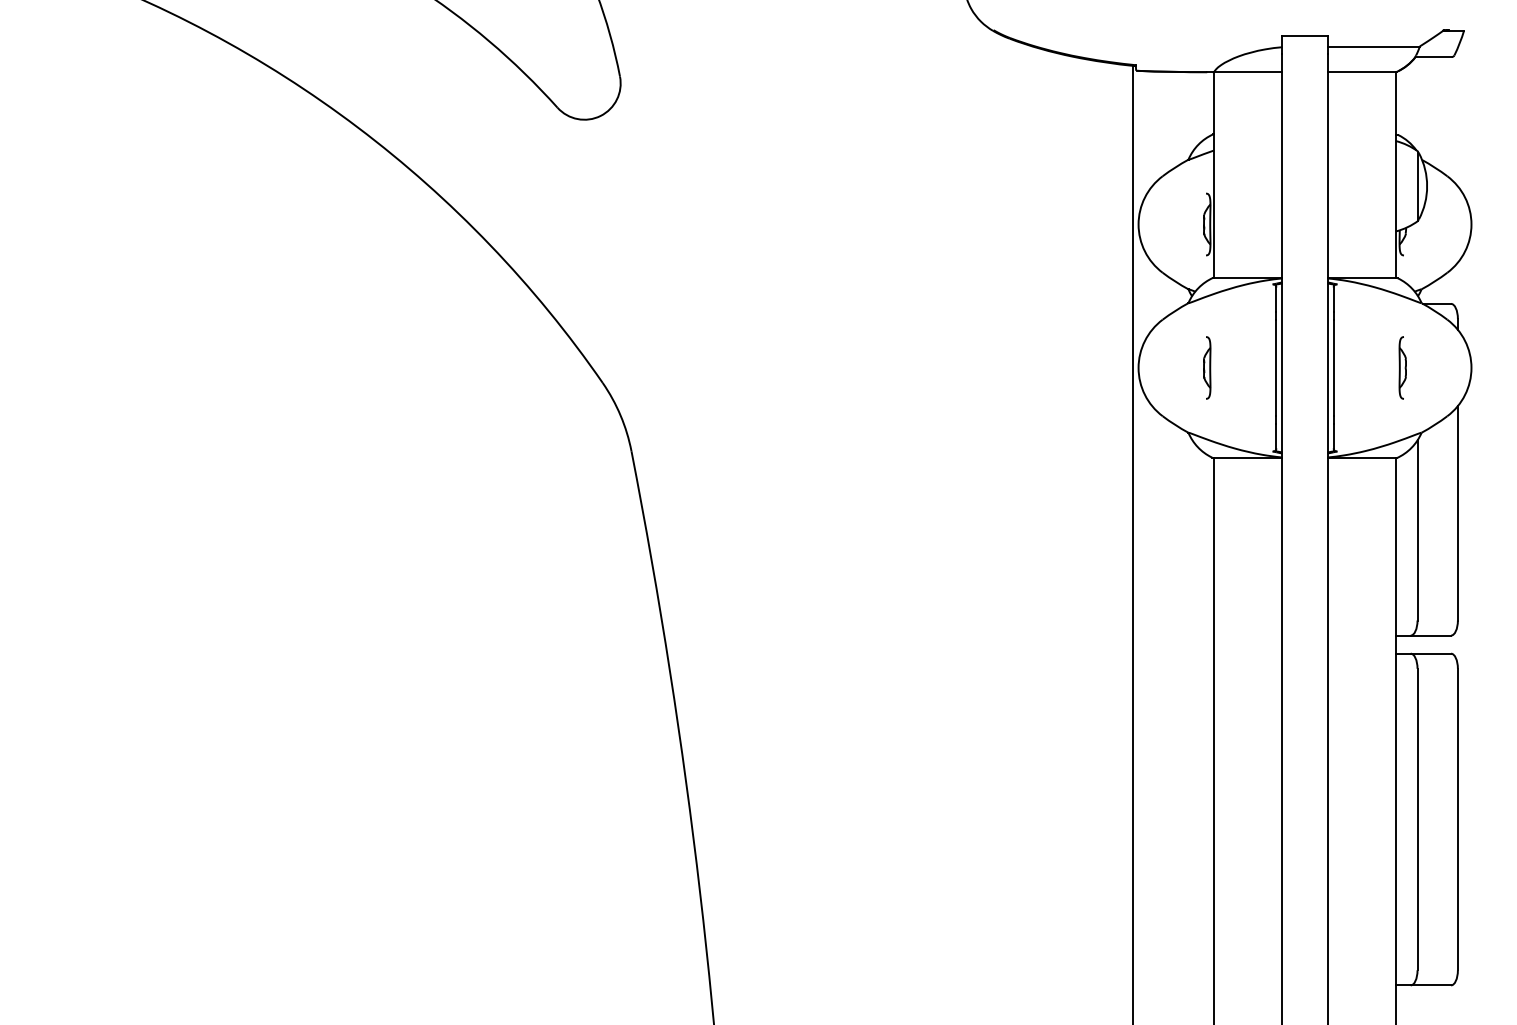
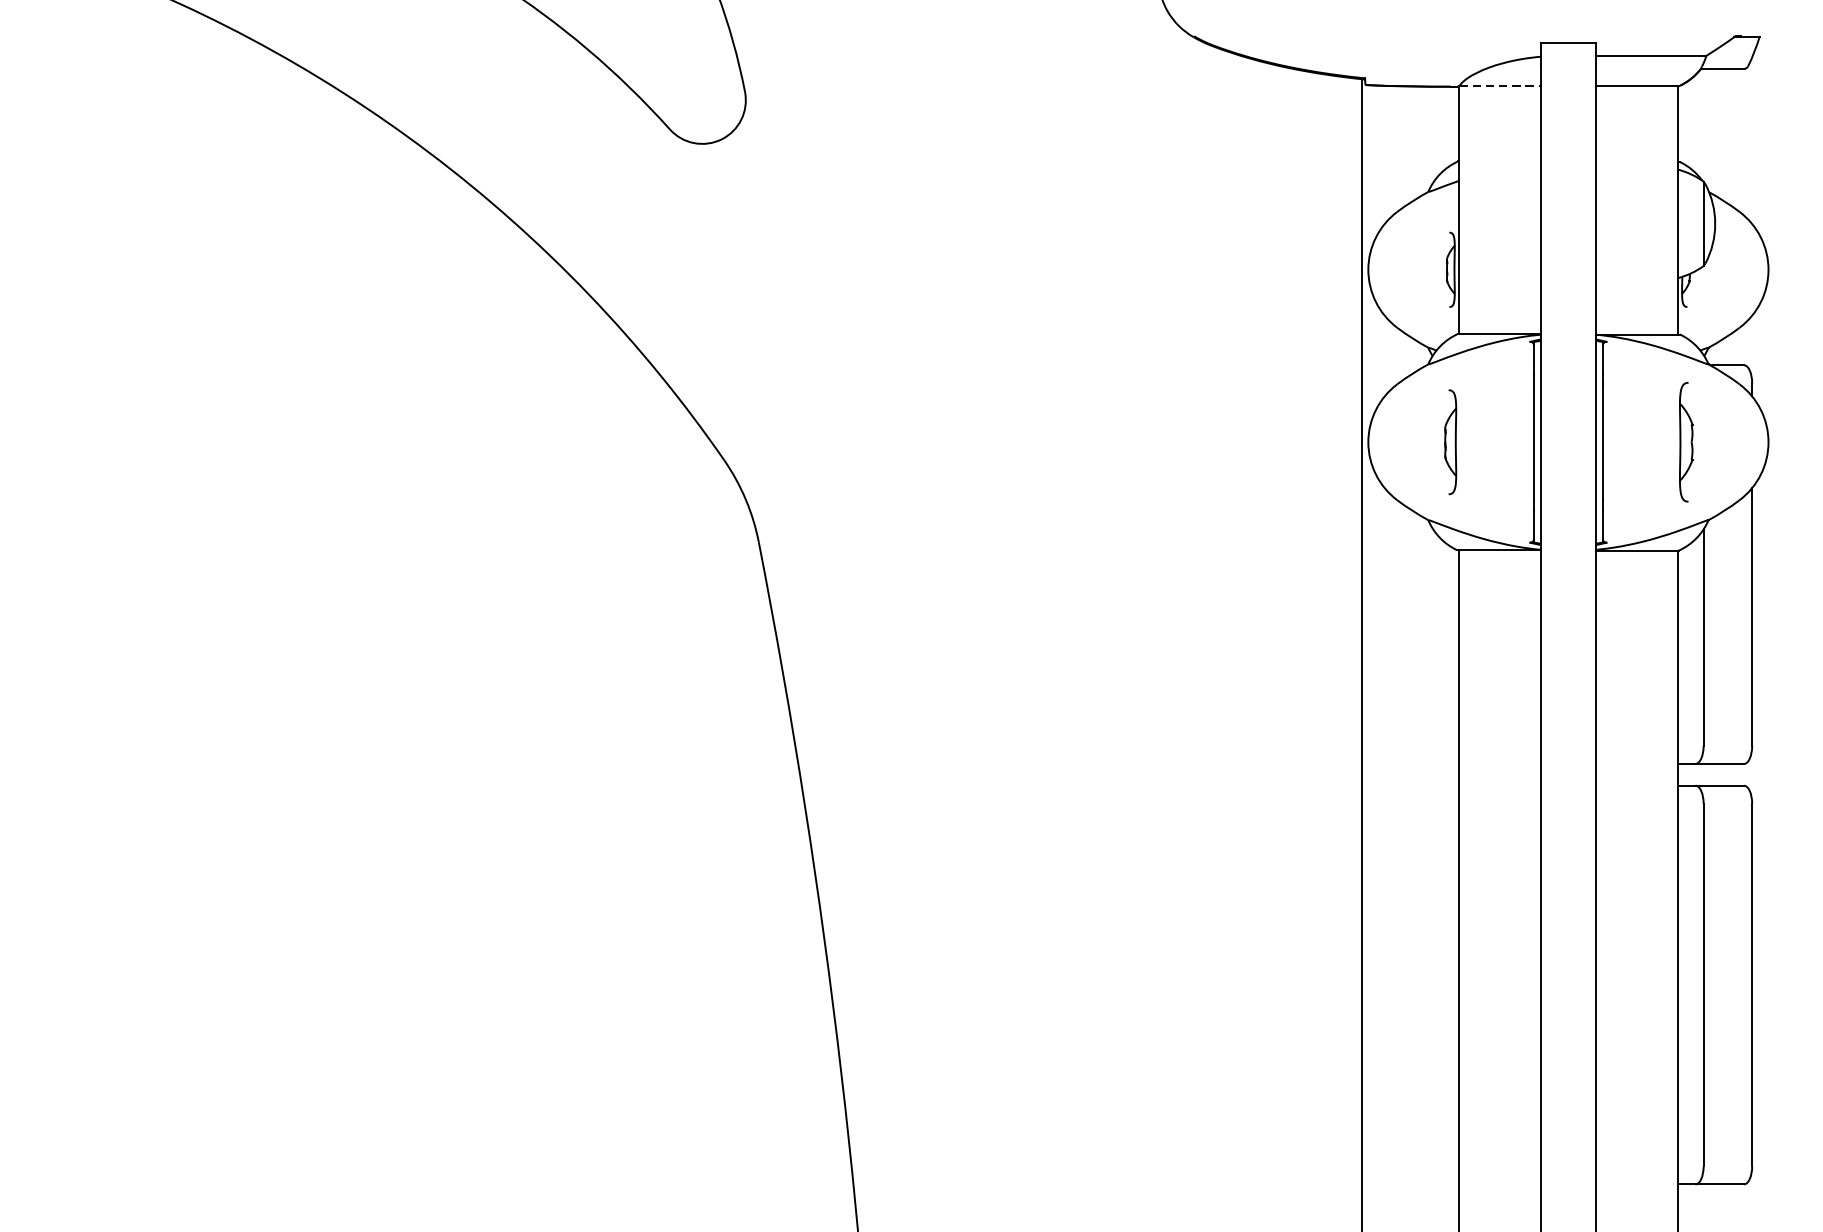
line: (1248, 71) -> (1500, 85), solid -> dashed
part: (1207, 367) -> (1451, 441), size x1.4
part: (1402, 367) -> (1685, 441), size x1.6

